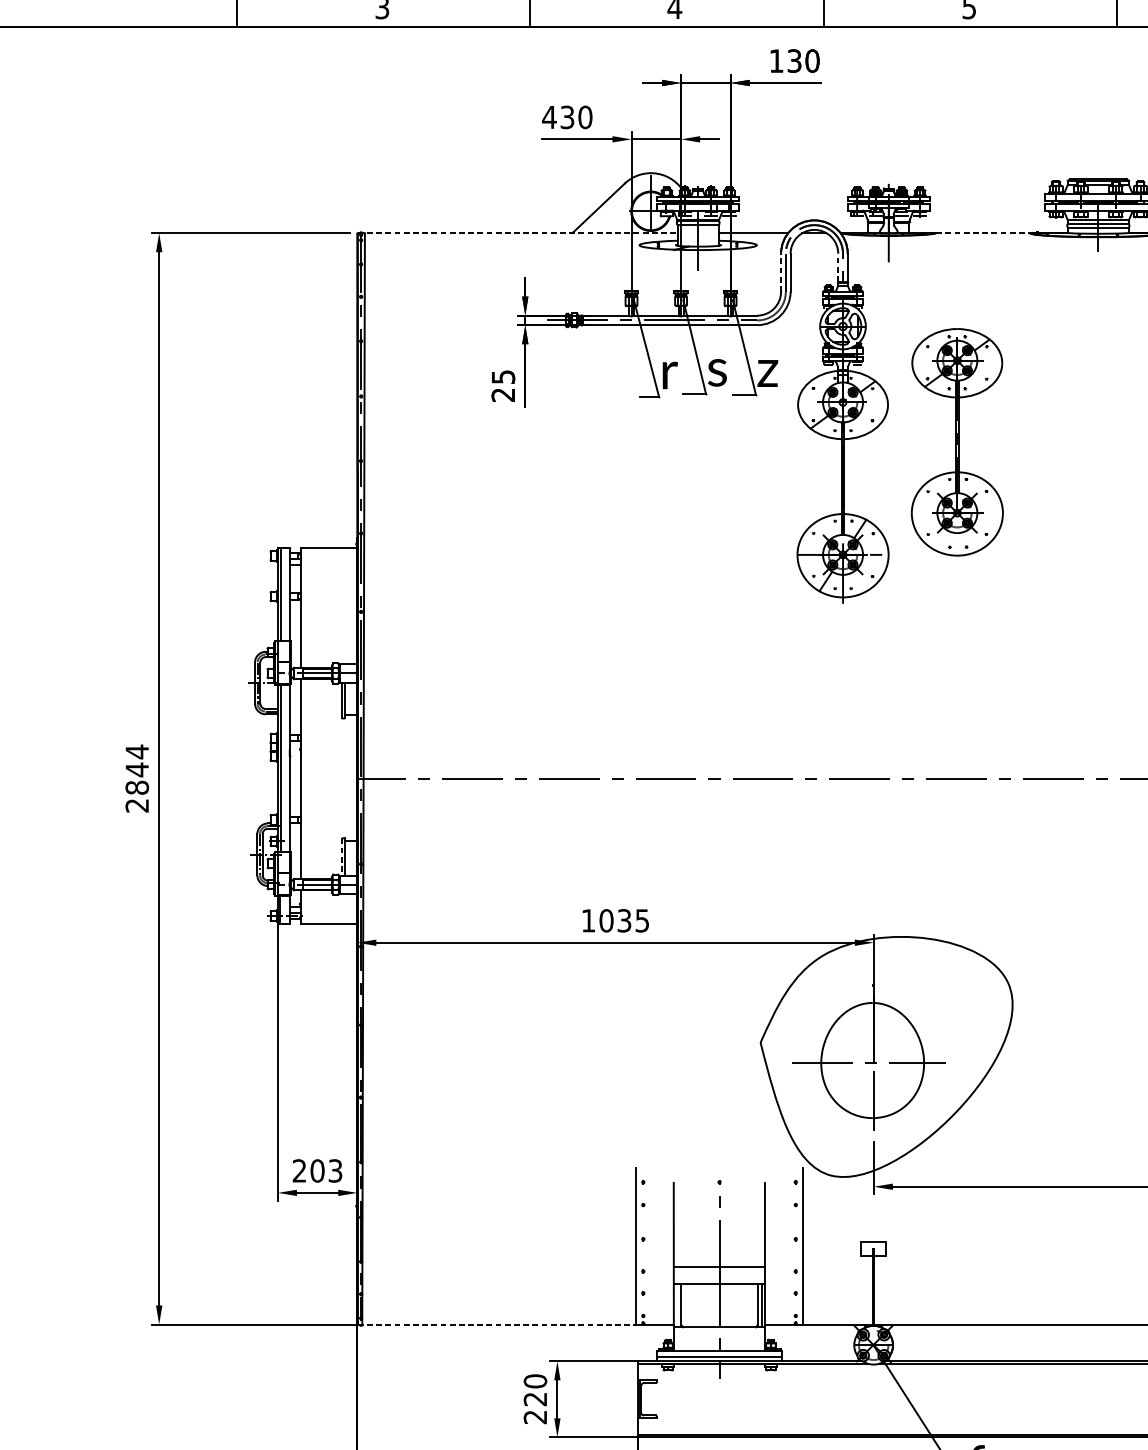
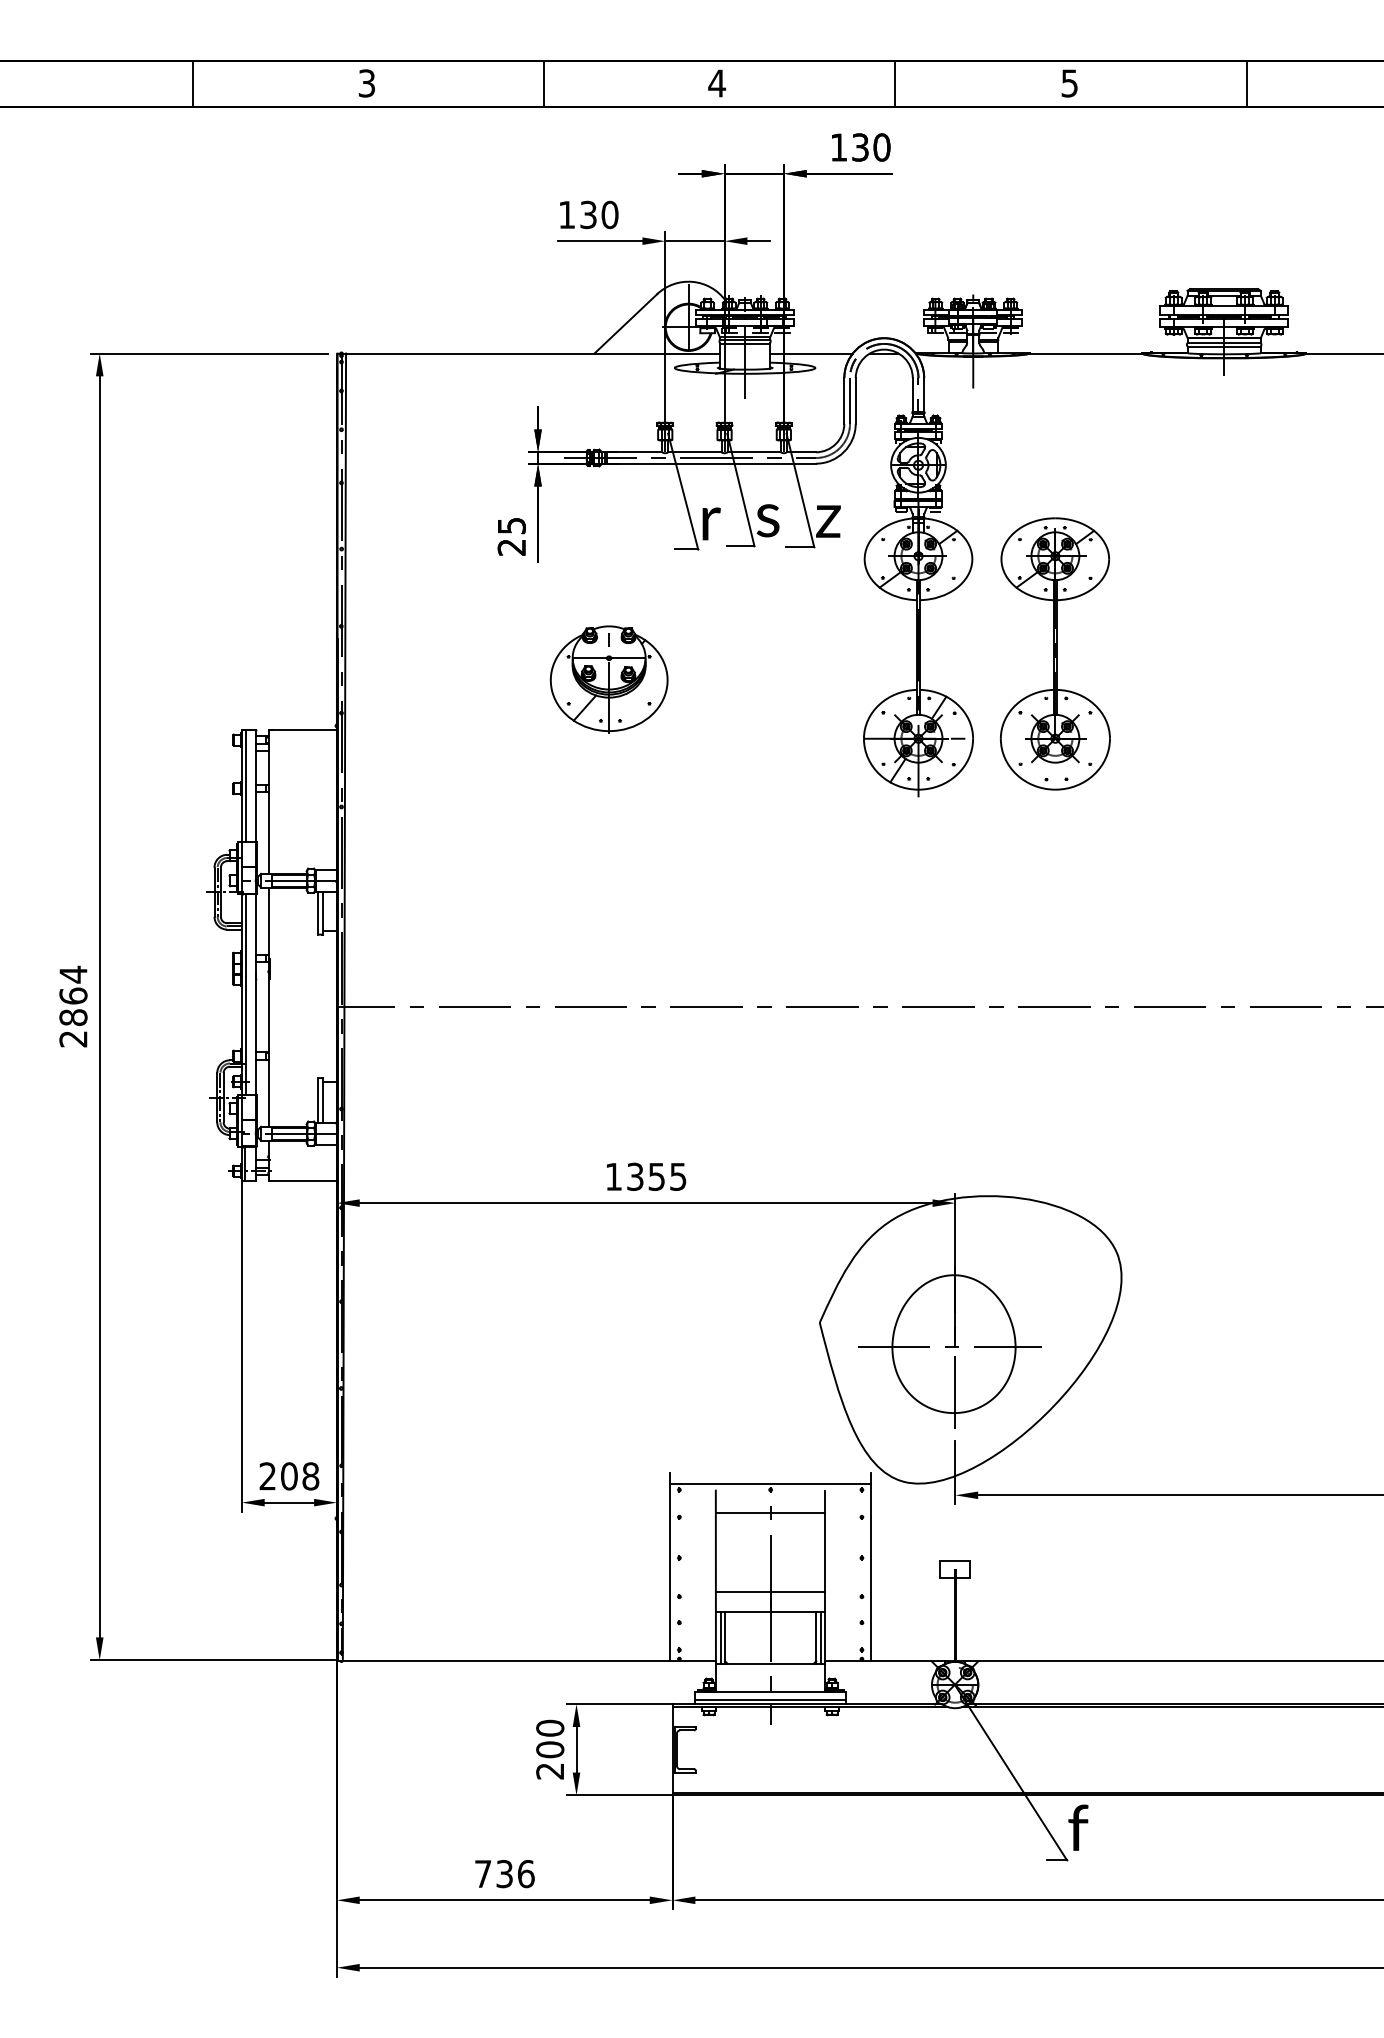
text: (549, 117) -> (566, 214), 430 -> 130
line: (518, 233) -> (529, 353), dashed -> solid
line: (983, 233) -> (1086, 353), dashed -> solid
line: (838, 267) -> (912, 394), dashed -> solid
line: (781, 272) -> (844, 400), dashed -> solid
part: (957, 441) -> (1055, 653), moved
part: (584, 505) -> (608, 679), added
text: (137, 770) -> (73, 996), 2844 -> 2864
line: (341, 857) -> (318, 1100), dashed -> solid
text: (615, 920) -> (645, 1176), 1035 -> 1355
text: (335, 1171) -> (310, 1476), 203 -> 208
line: (719, 1176) -> (770, 1483), added
line: (719, 1201) -> (770, 1513), added
line: (677, 1305) -> (720, 1637), added
line: (497, 1324) -> (504, 1660), dashed -> solid
text: (535, 1399) -> (550, 1749), 220 -> 200

